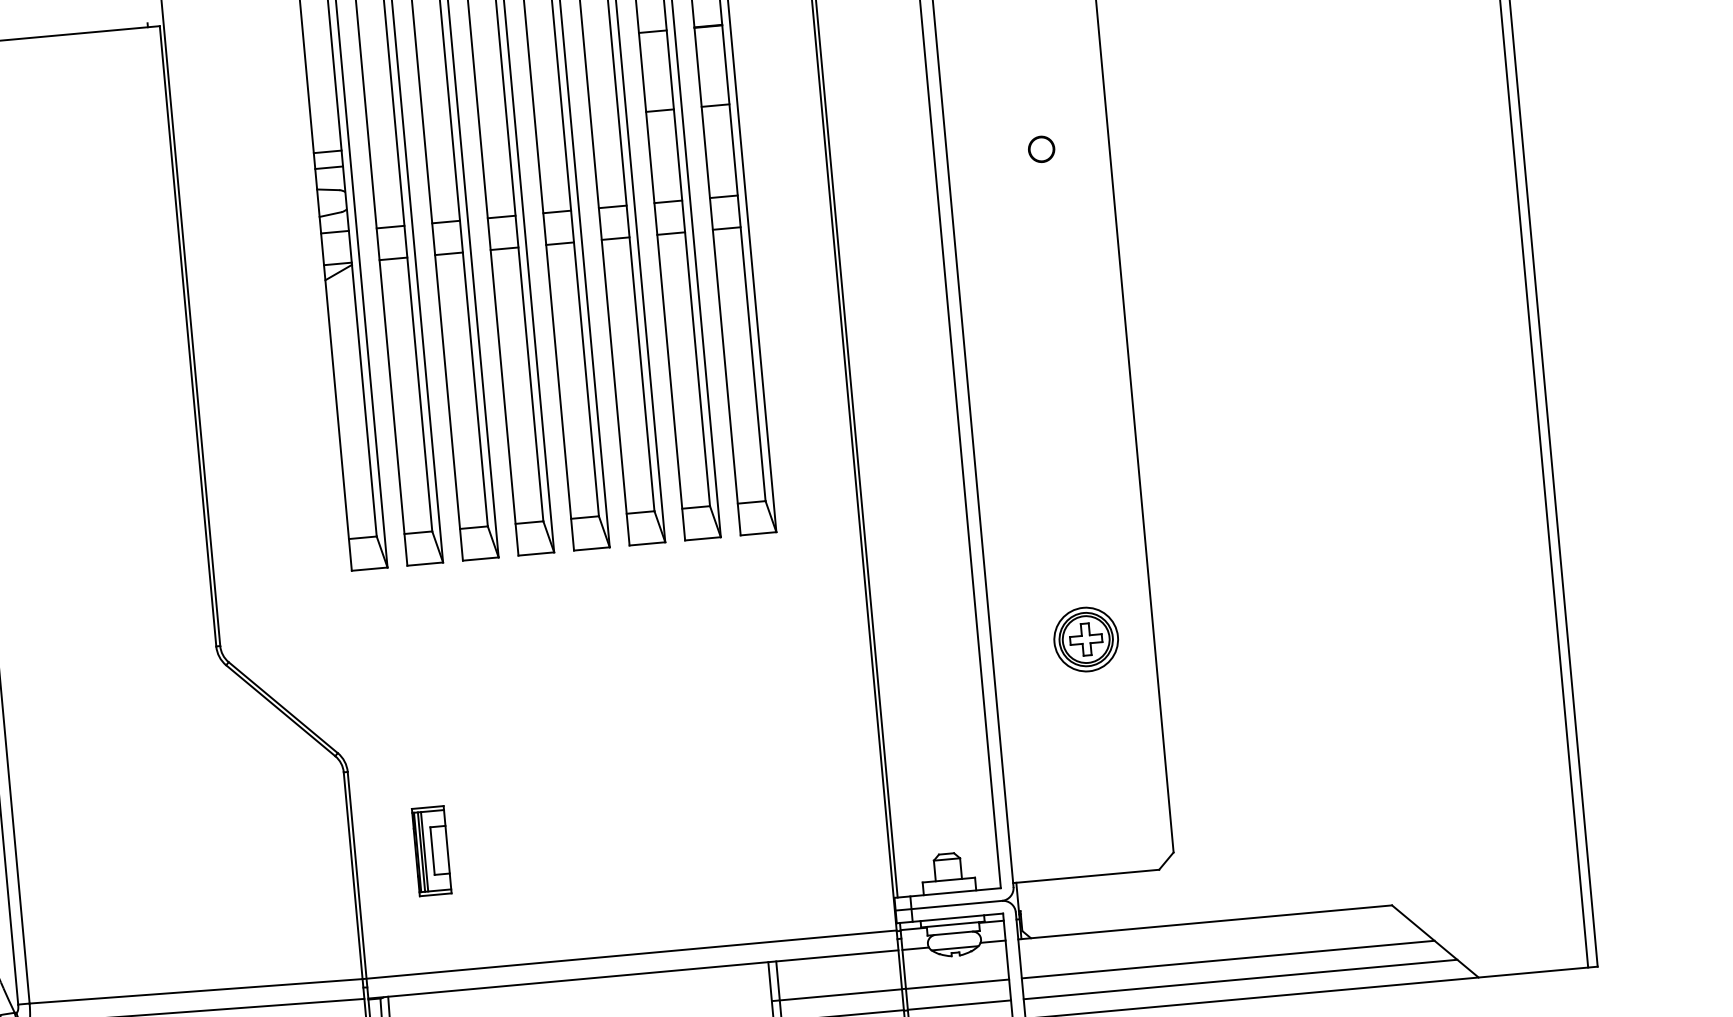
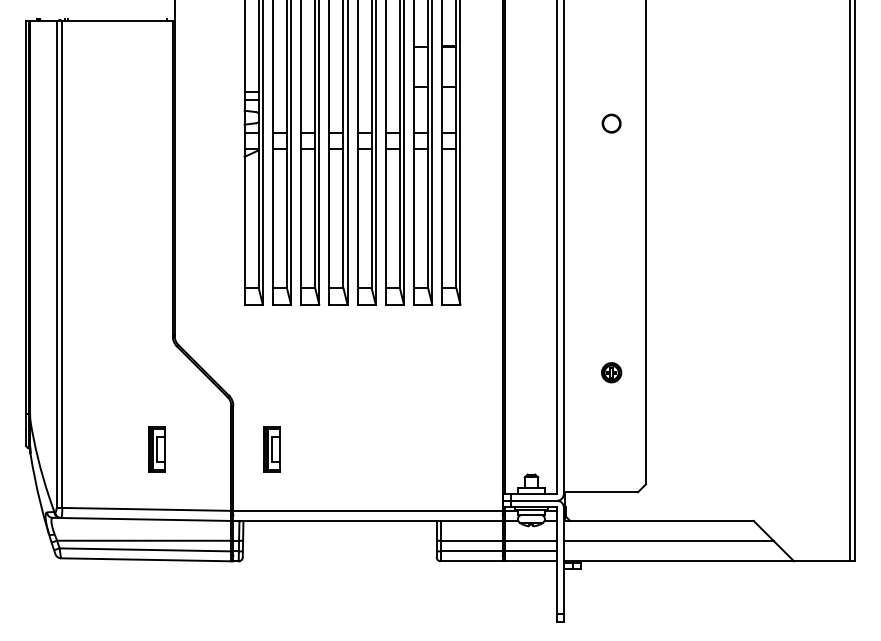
part: (1041, 148) -> (611, 123), size x1.4
part: (1085, 638) -> (611, 372), size x0.6
part: (204, 871) -> (156, 449), added
line: (1239, 979) -> (673, 551), removed

